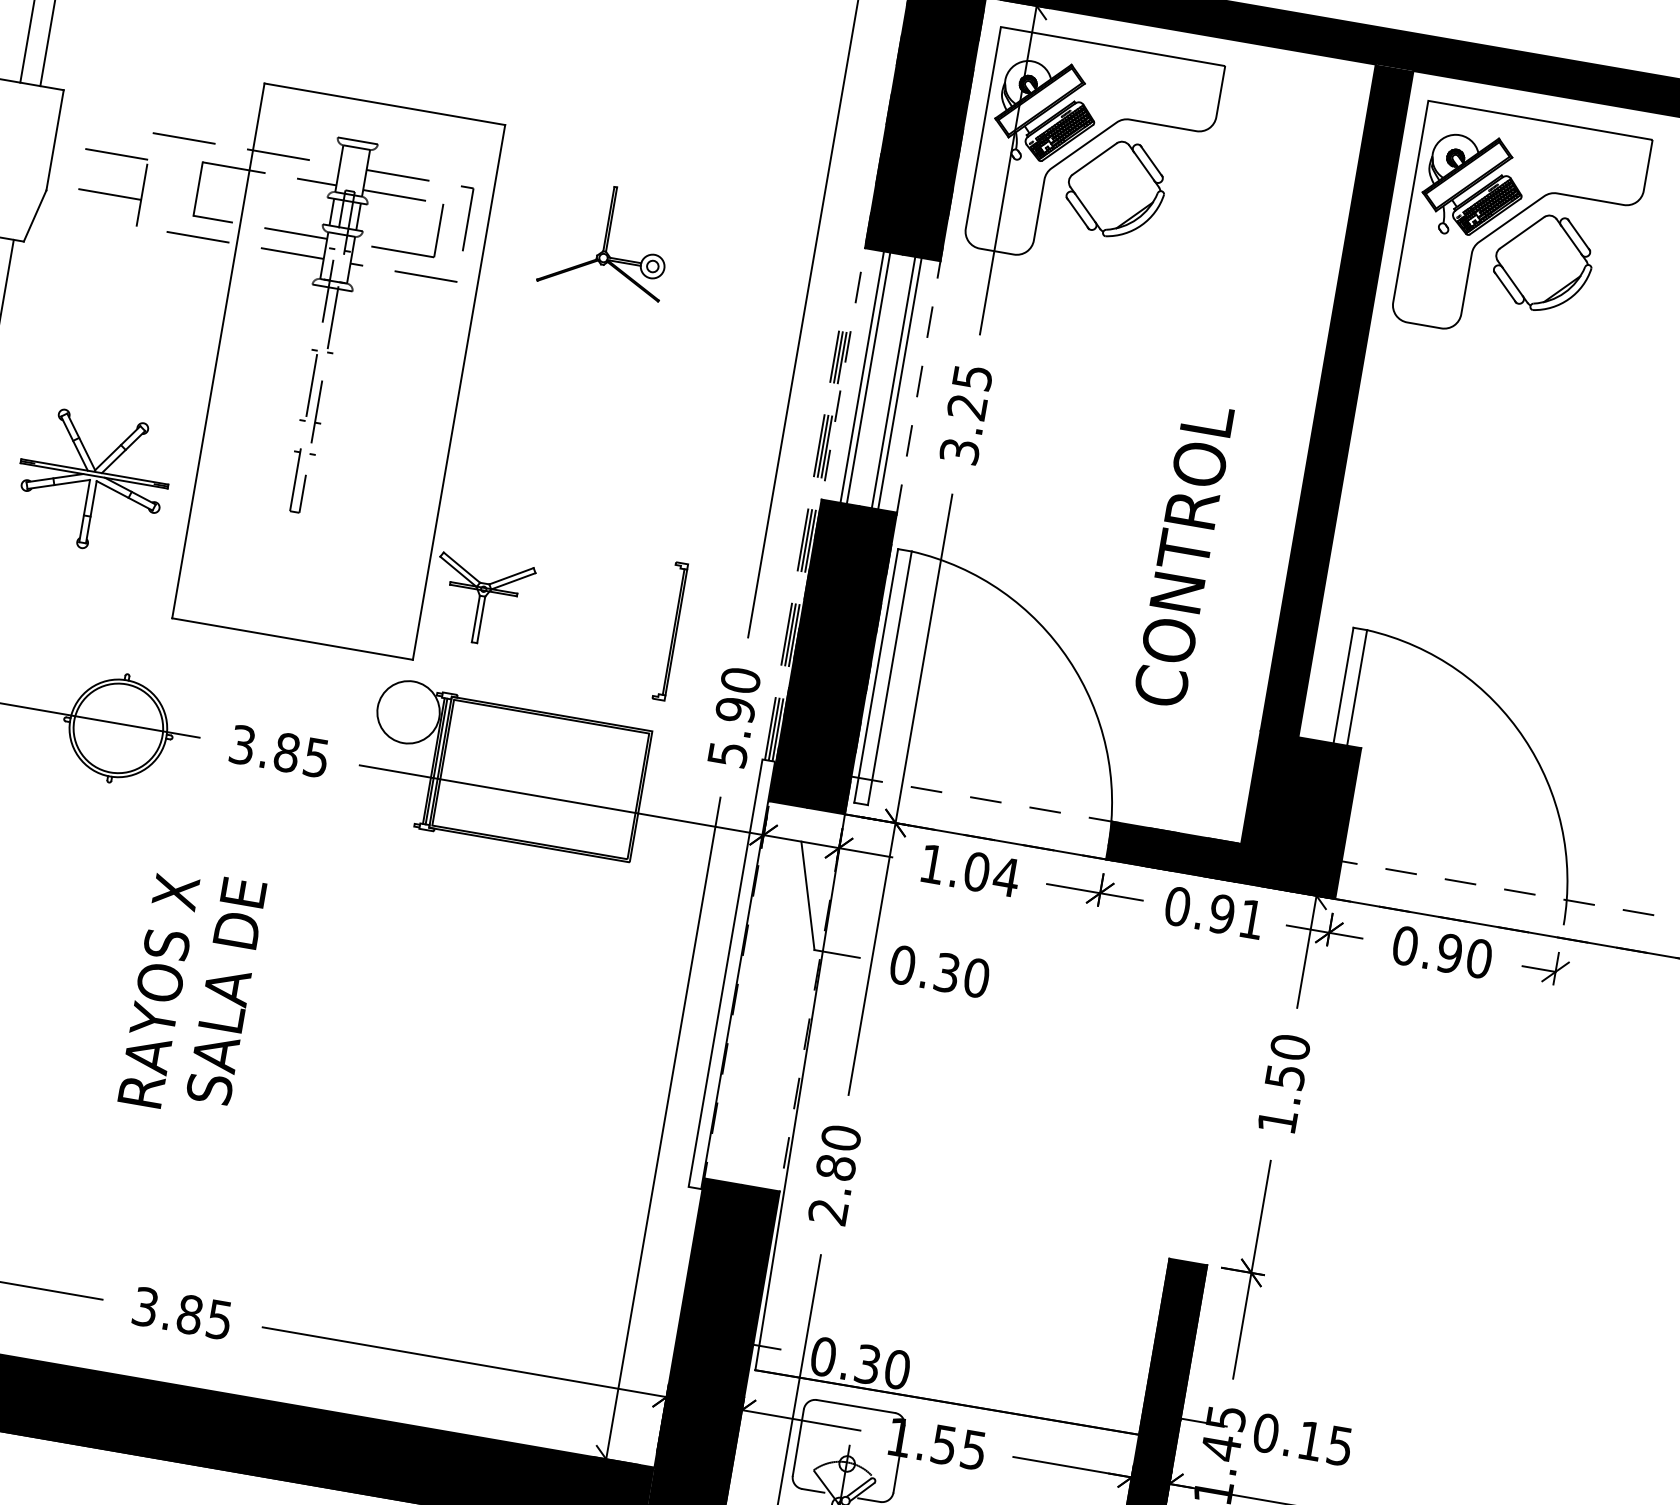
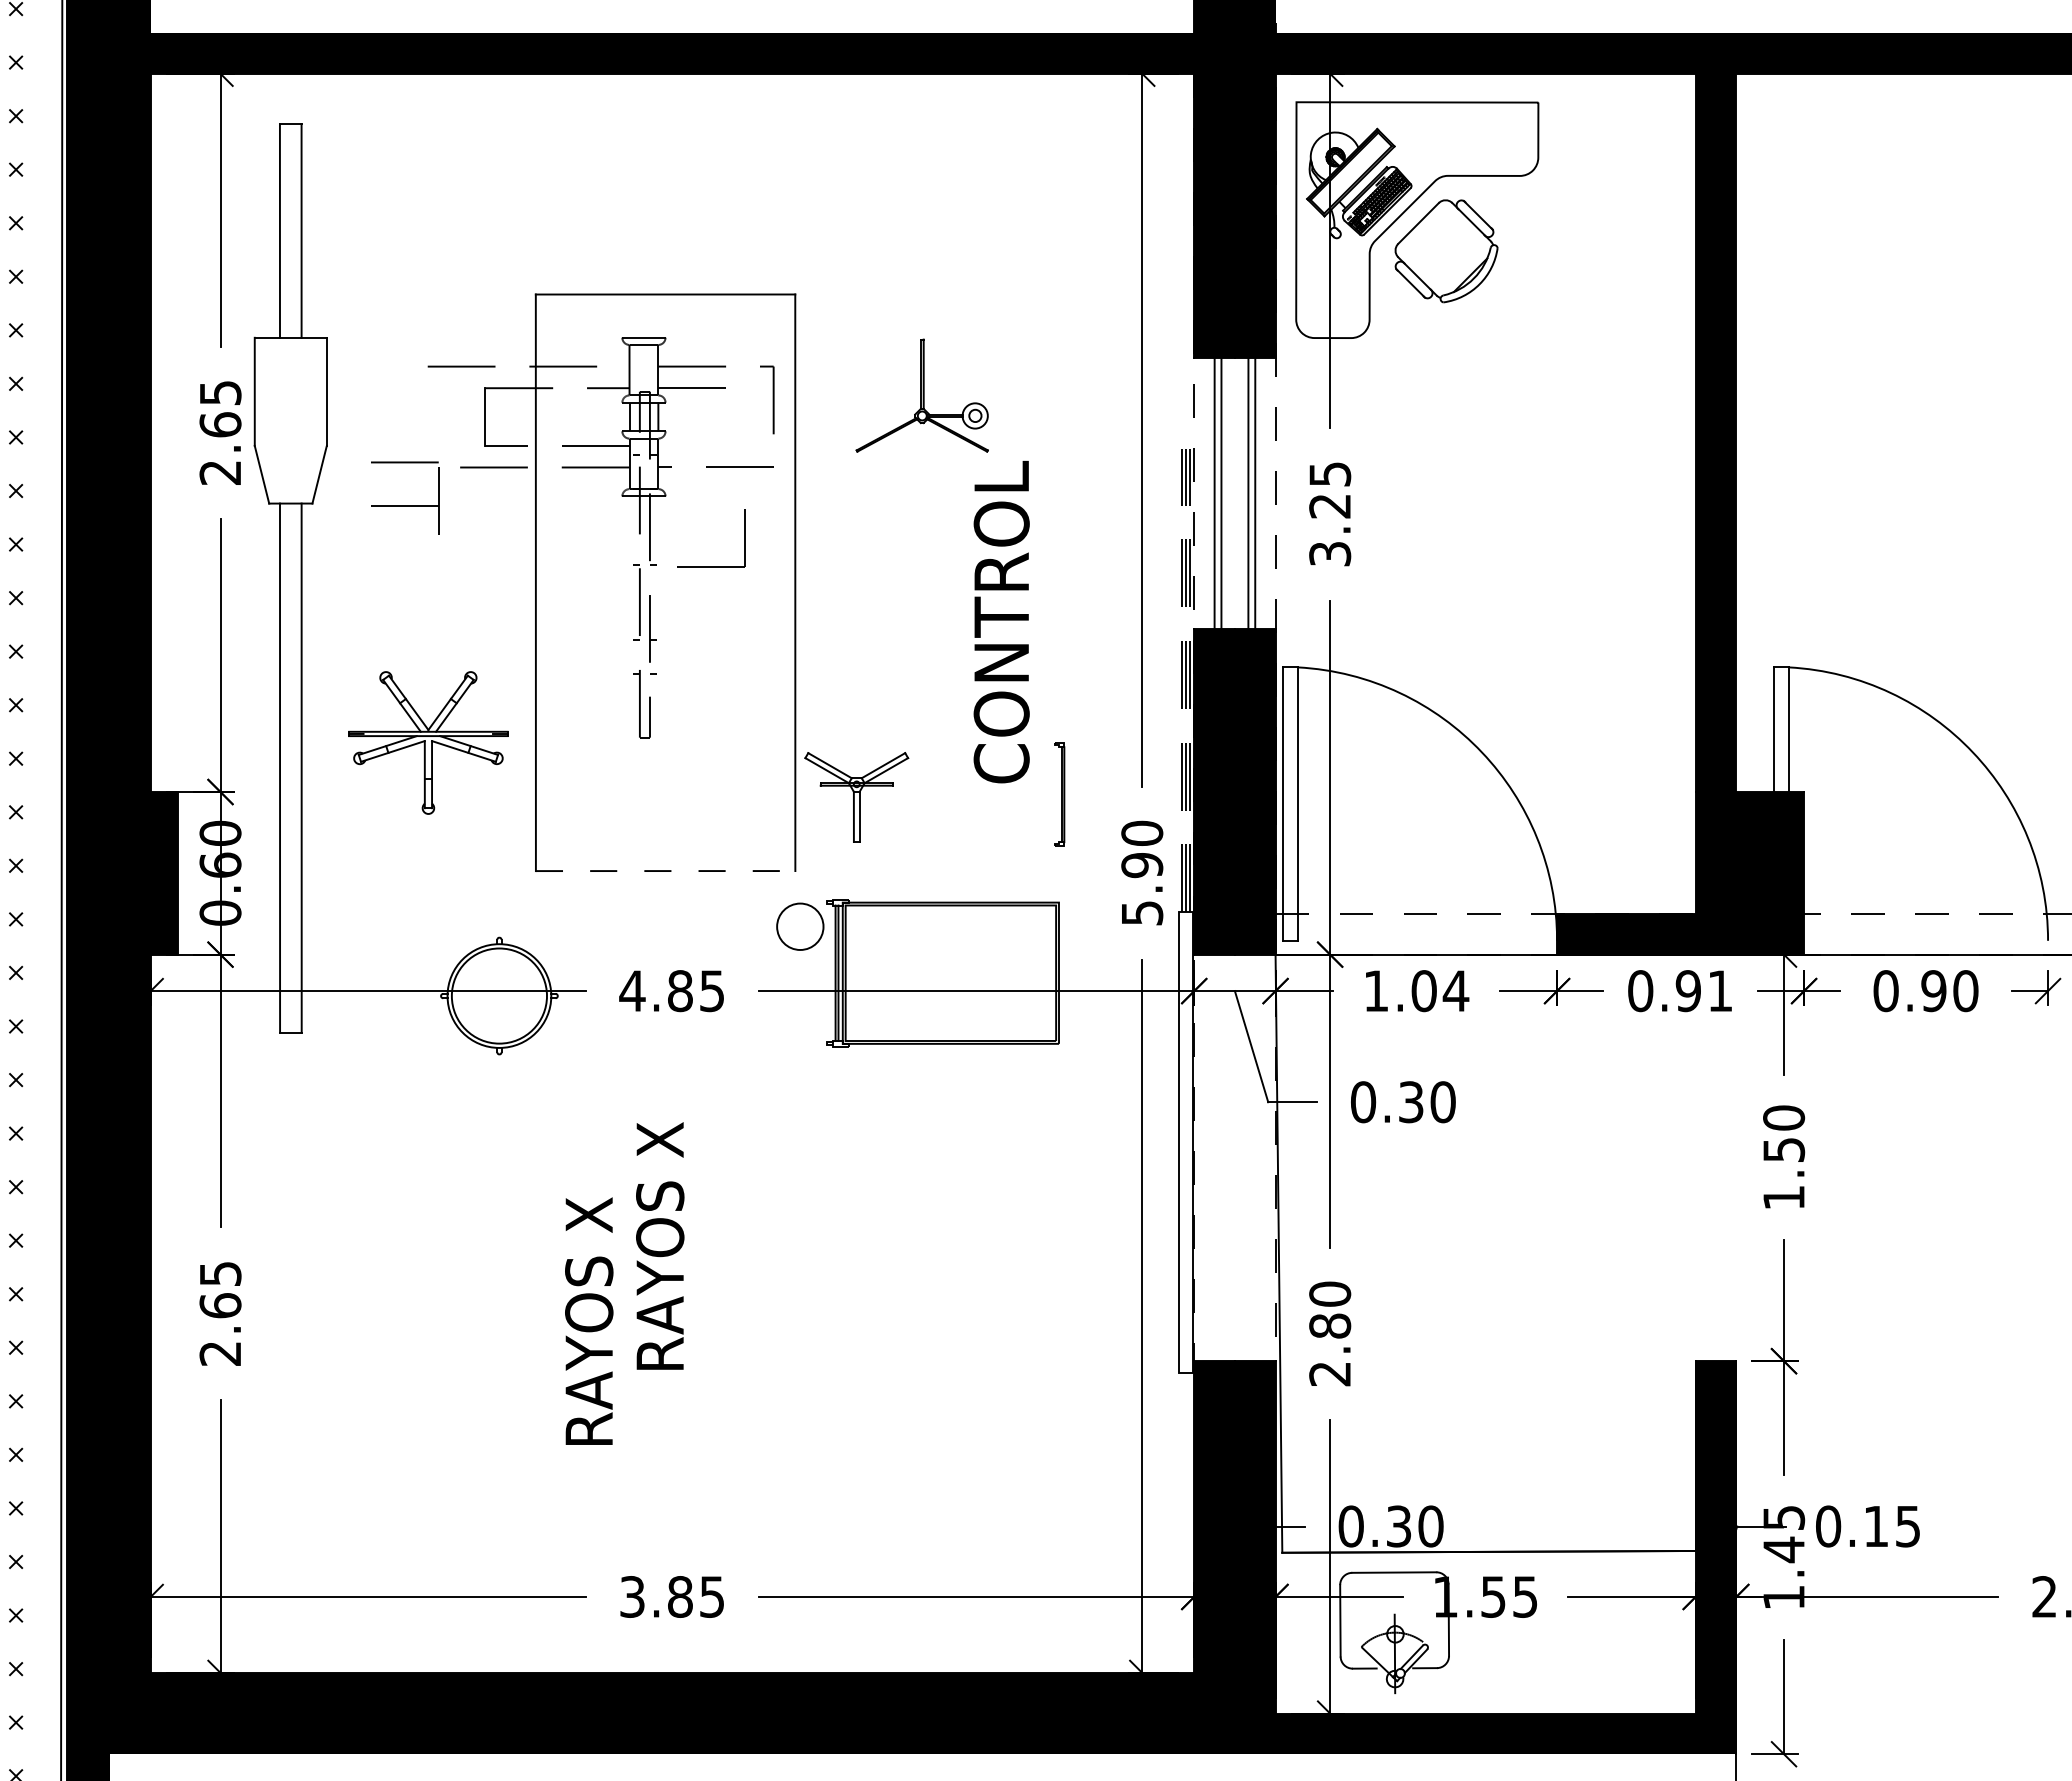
part: (110, 194) -> (405, 505), moved
part: (1521, 229) -> (1878, 219), removed
part: (403, 251) -> (711, 566), moved
text: (1183, 555) -> (1001, 622), moved
part: (670, 631) -> (1059, 794), size x0.7
line: (292, 639) -> (665, 871), solid -> dashed
circle: (408, 712) -> (800, 926), size x0.7
text: (242, 745) -> (632, 991), 3.85 -> 4.85
text: (227, 986) -> (660, 1246), SALA DE -> RAYOS X
text: (159, 989) -> (589, 1320), moved

